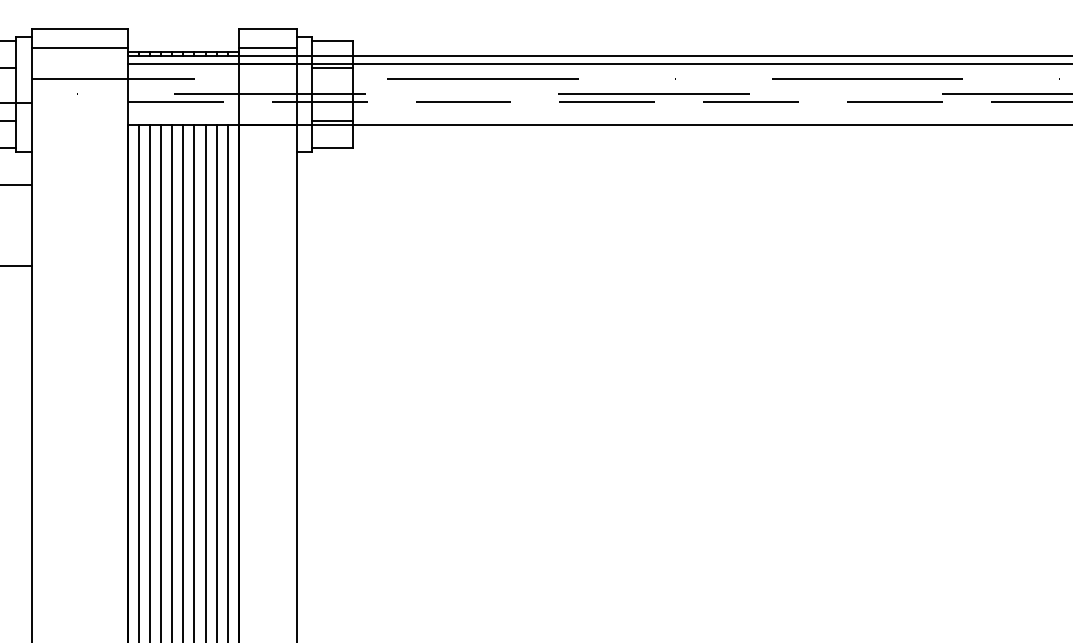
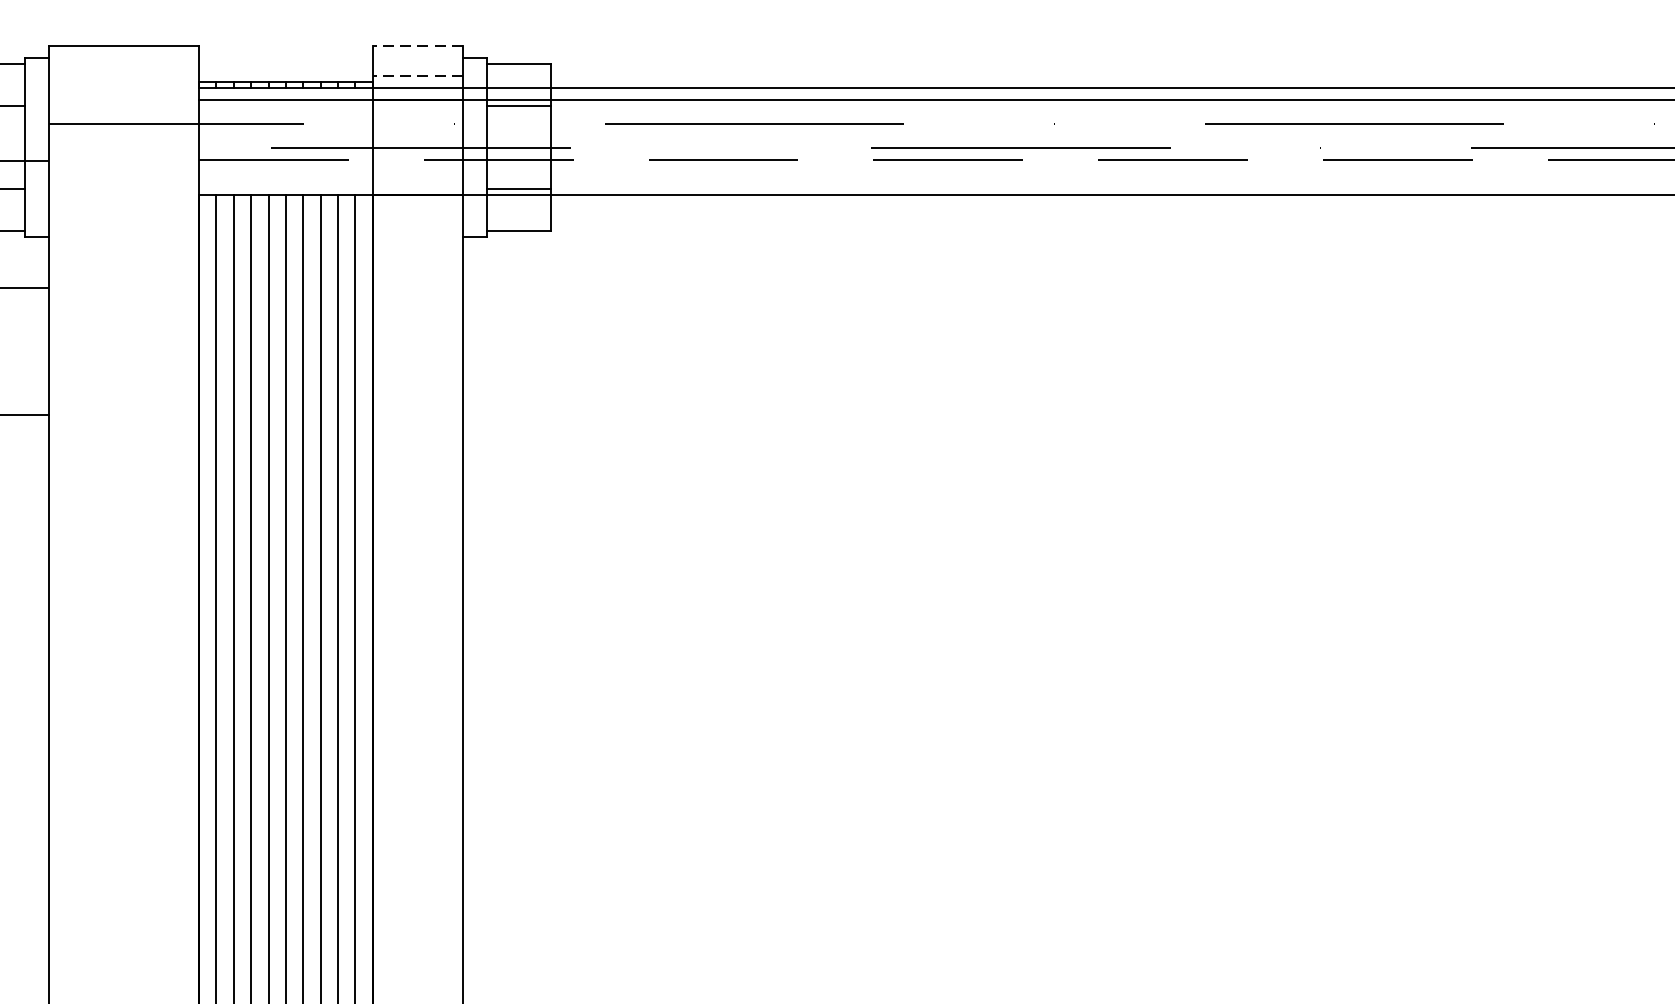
line: (267, 29) -> (417, 46), solid -> dashed
line: (79, 48) -> (123, 75), removed
line: (267, 48) -> (417, 75), solid -> dashed

